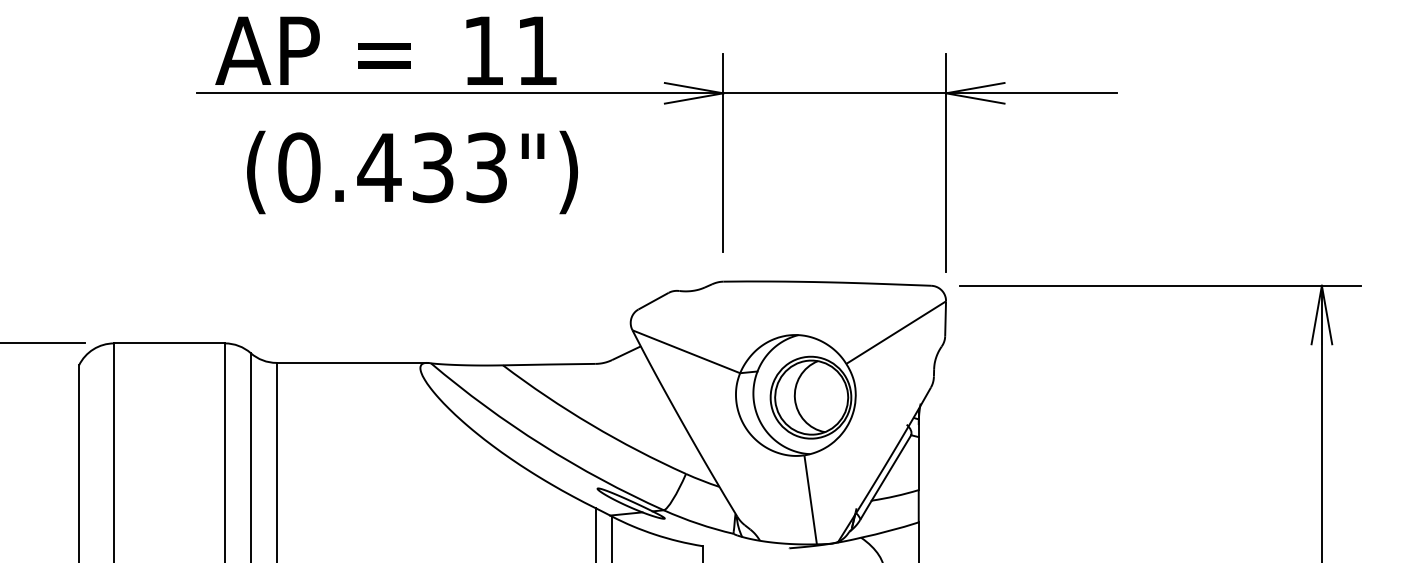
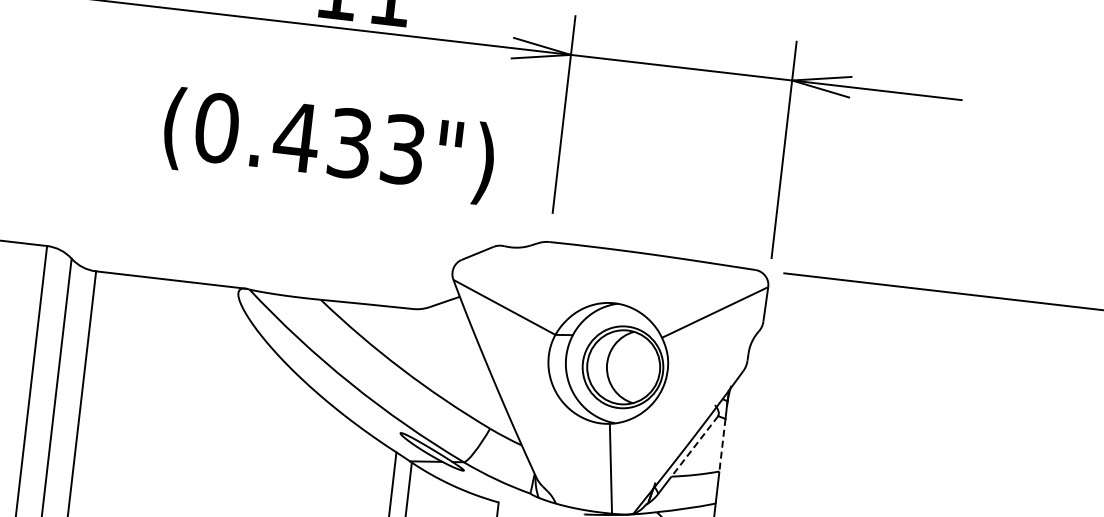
text: (412, 172) -> (329, 145), moved
line: (918, 464) -> (722, 446), solid -> dashed
line: (891, 468) -> (694, 446), solid -> dashed

